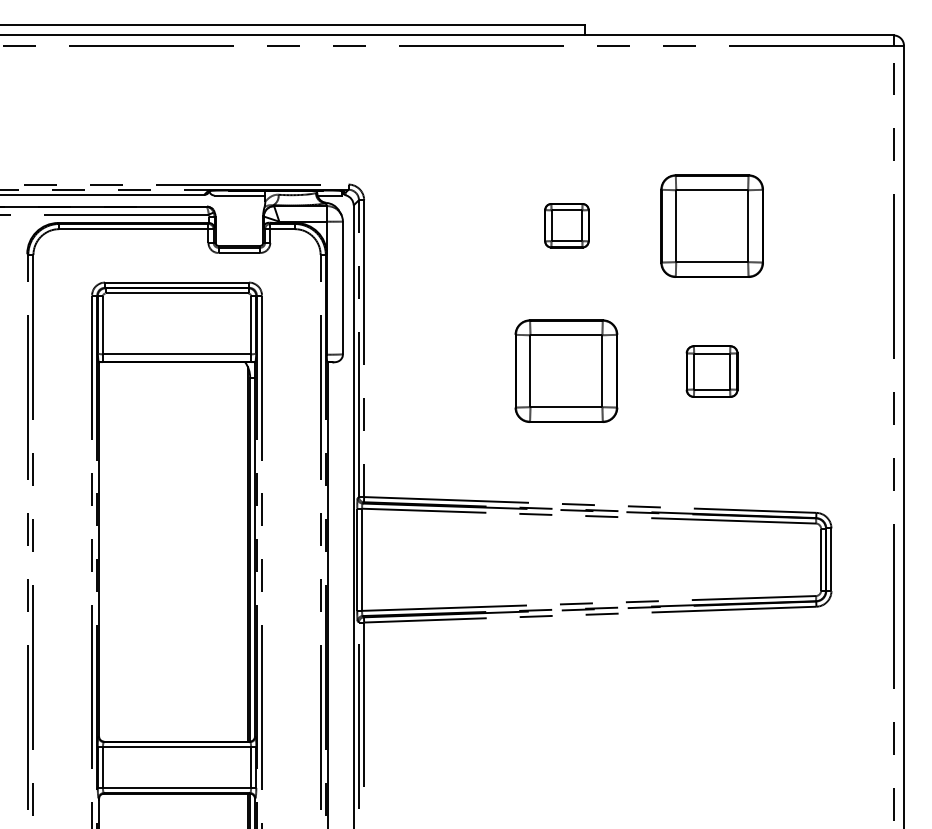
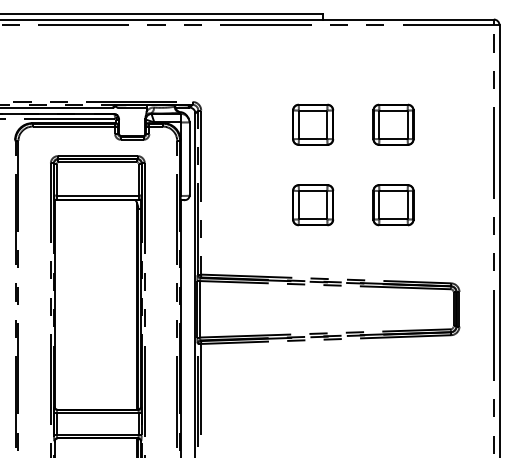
part: (567, 225) -> (313, 124), size x1.67
part: (712, 225) -> (393, 124), size x0.71
part: (567, 371) -> (313, 205), size x0.71
part: (712, 371) -> (393, 205), size x1.43

